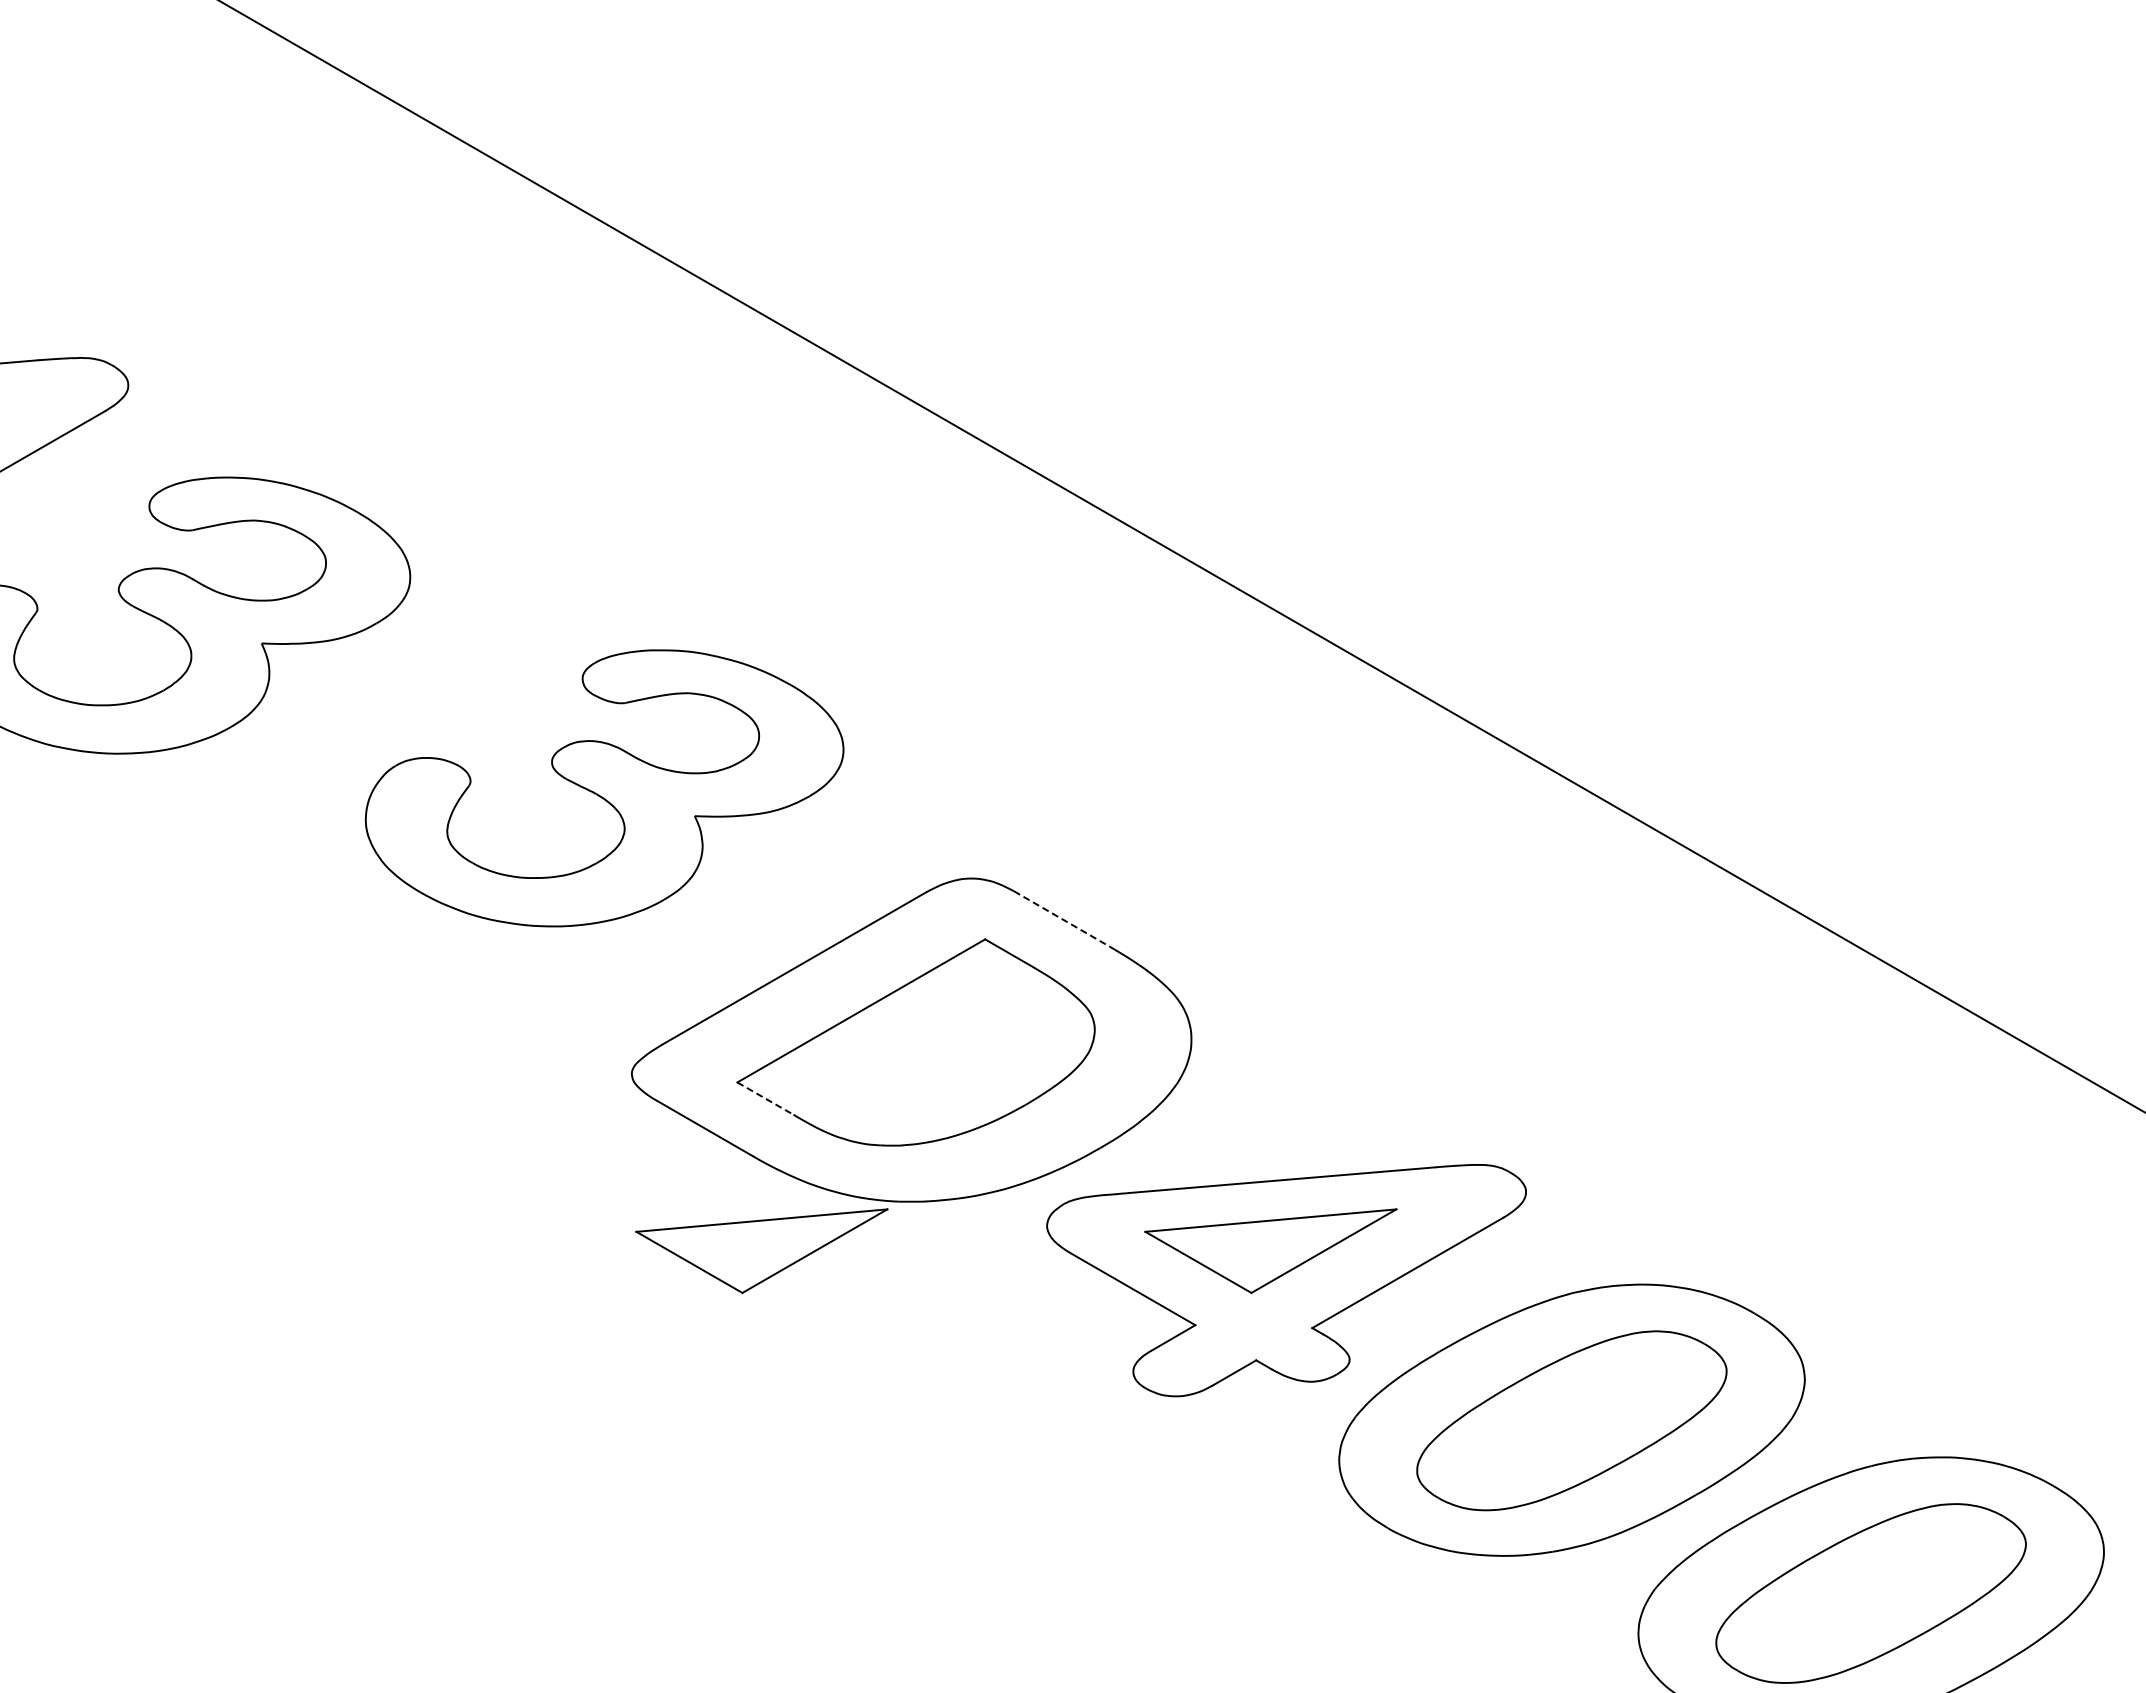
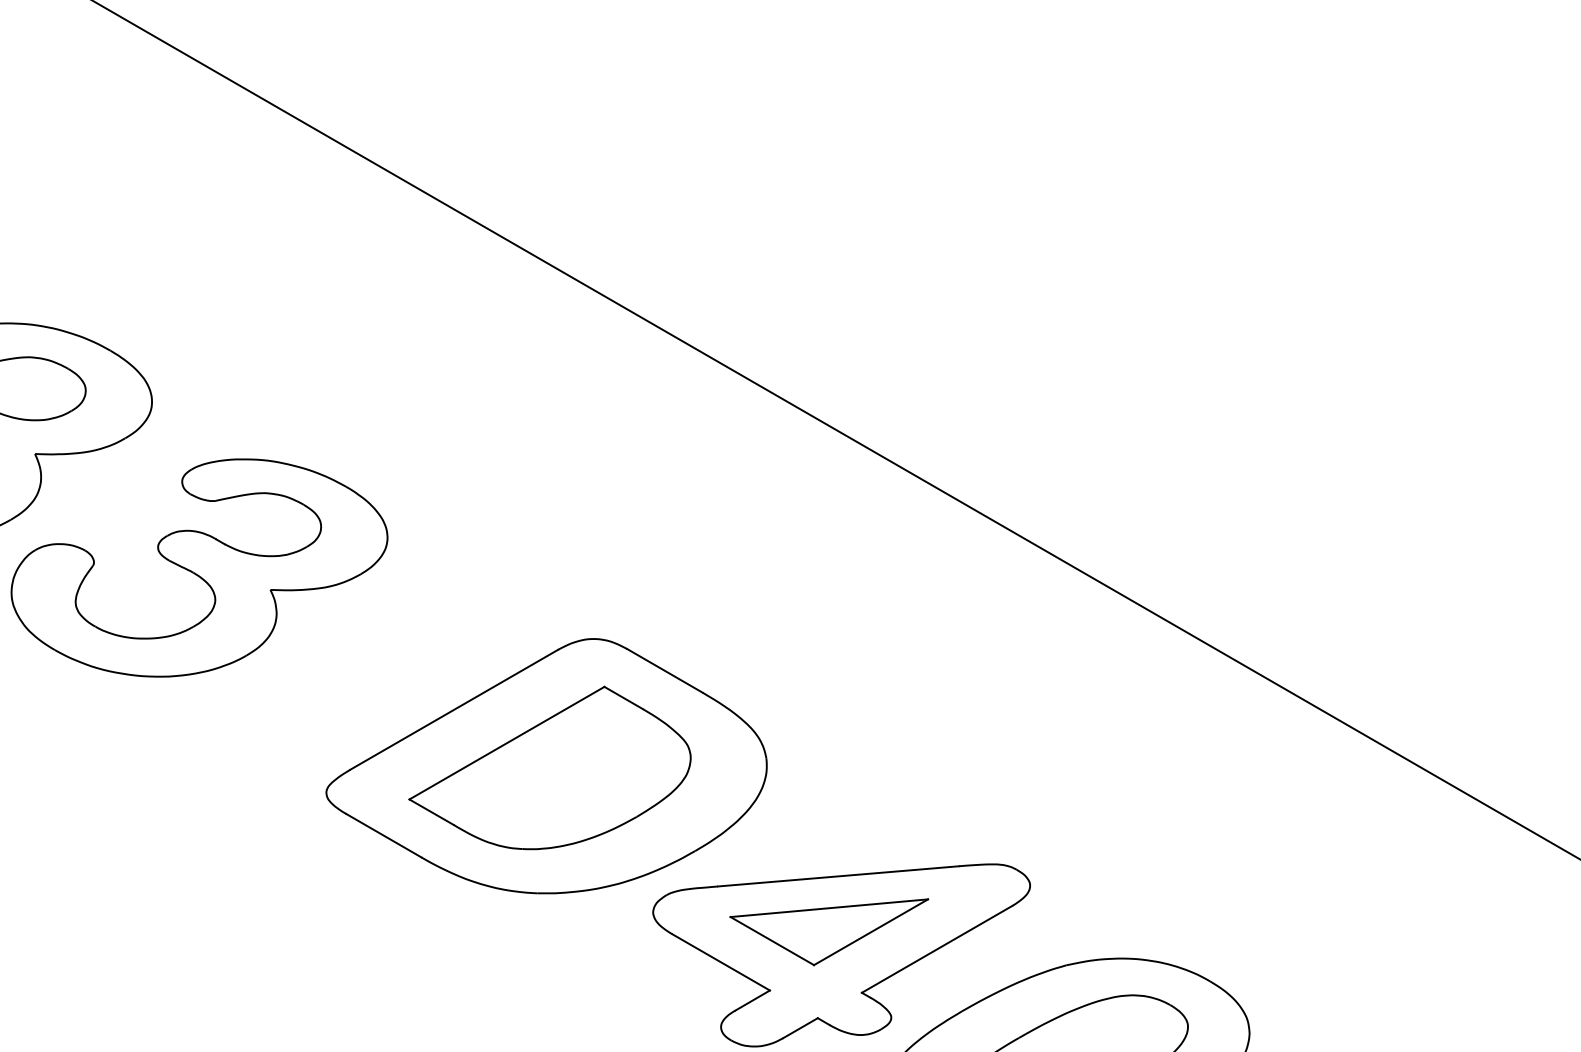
part: (604, 788) -> (199, 568), moved
line: (1062, 919) -> (665, 671), dashed -> solid
line: (765, 1098) -> (431, 812), dashed -> solid
part: (761, 1251) -> (428, 932), removed

